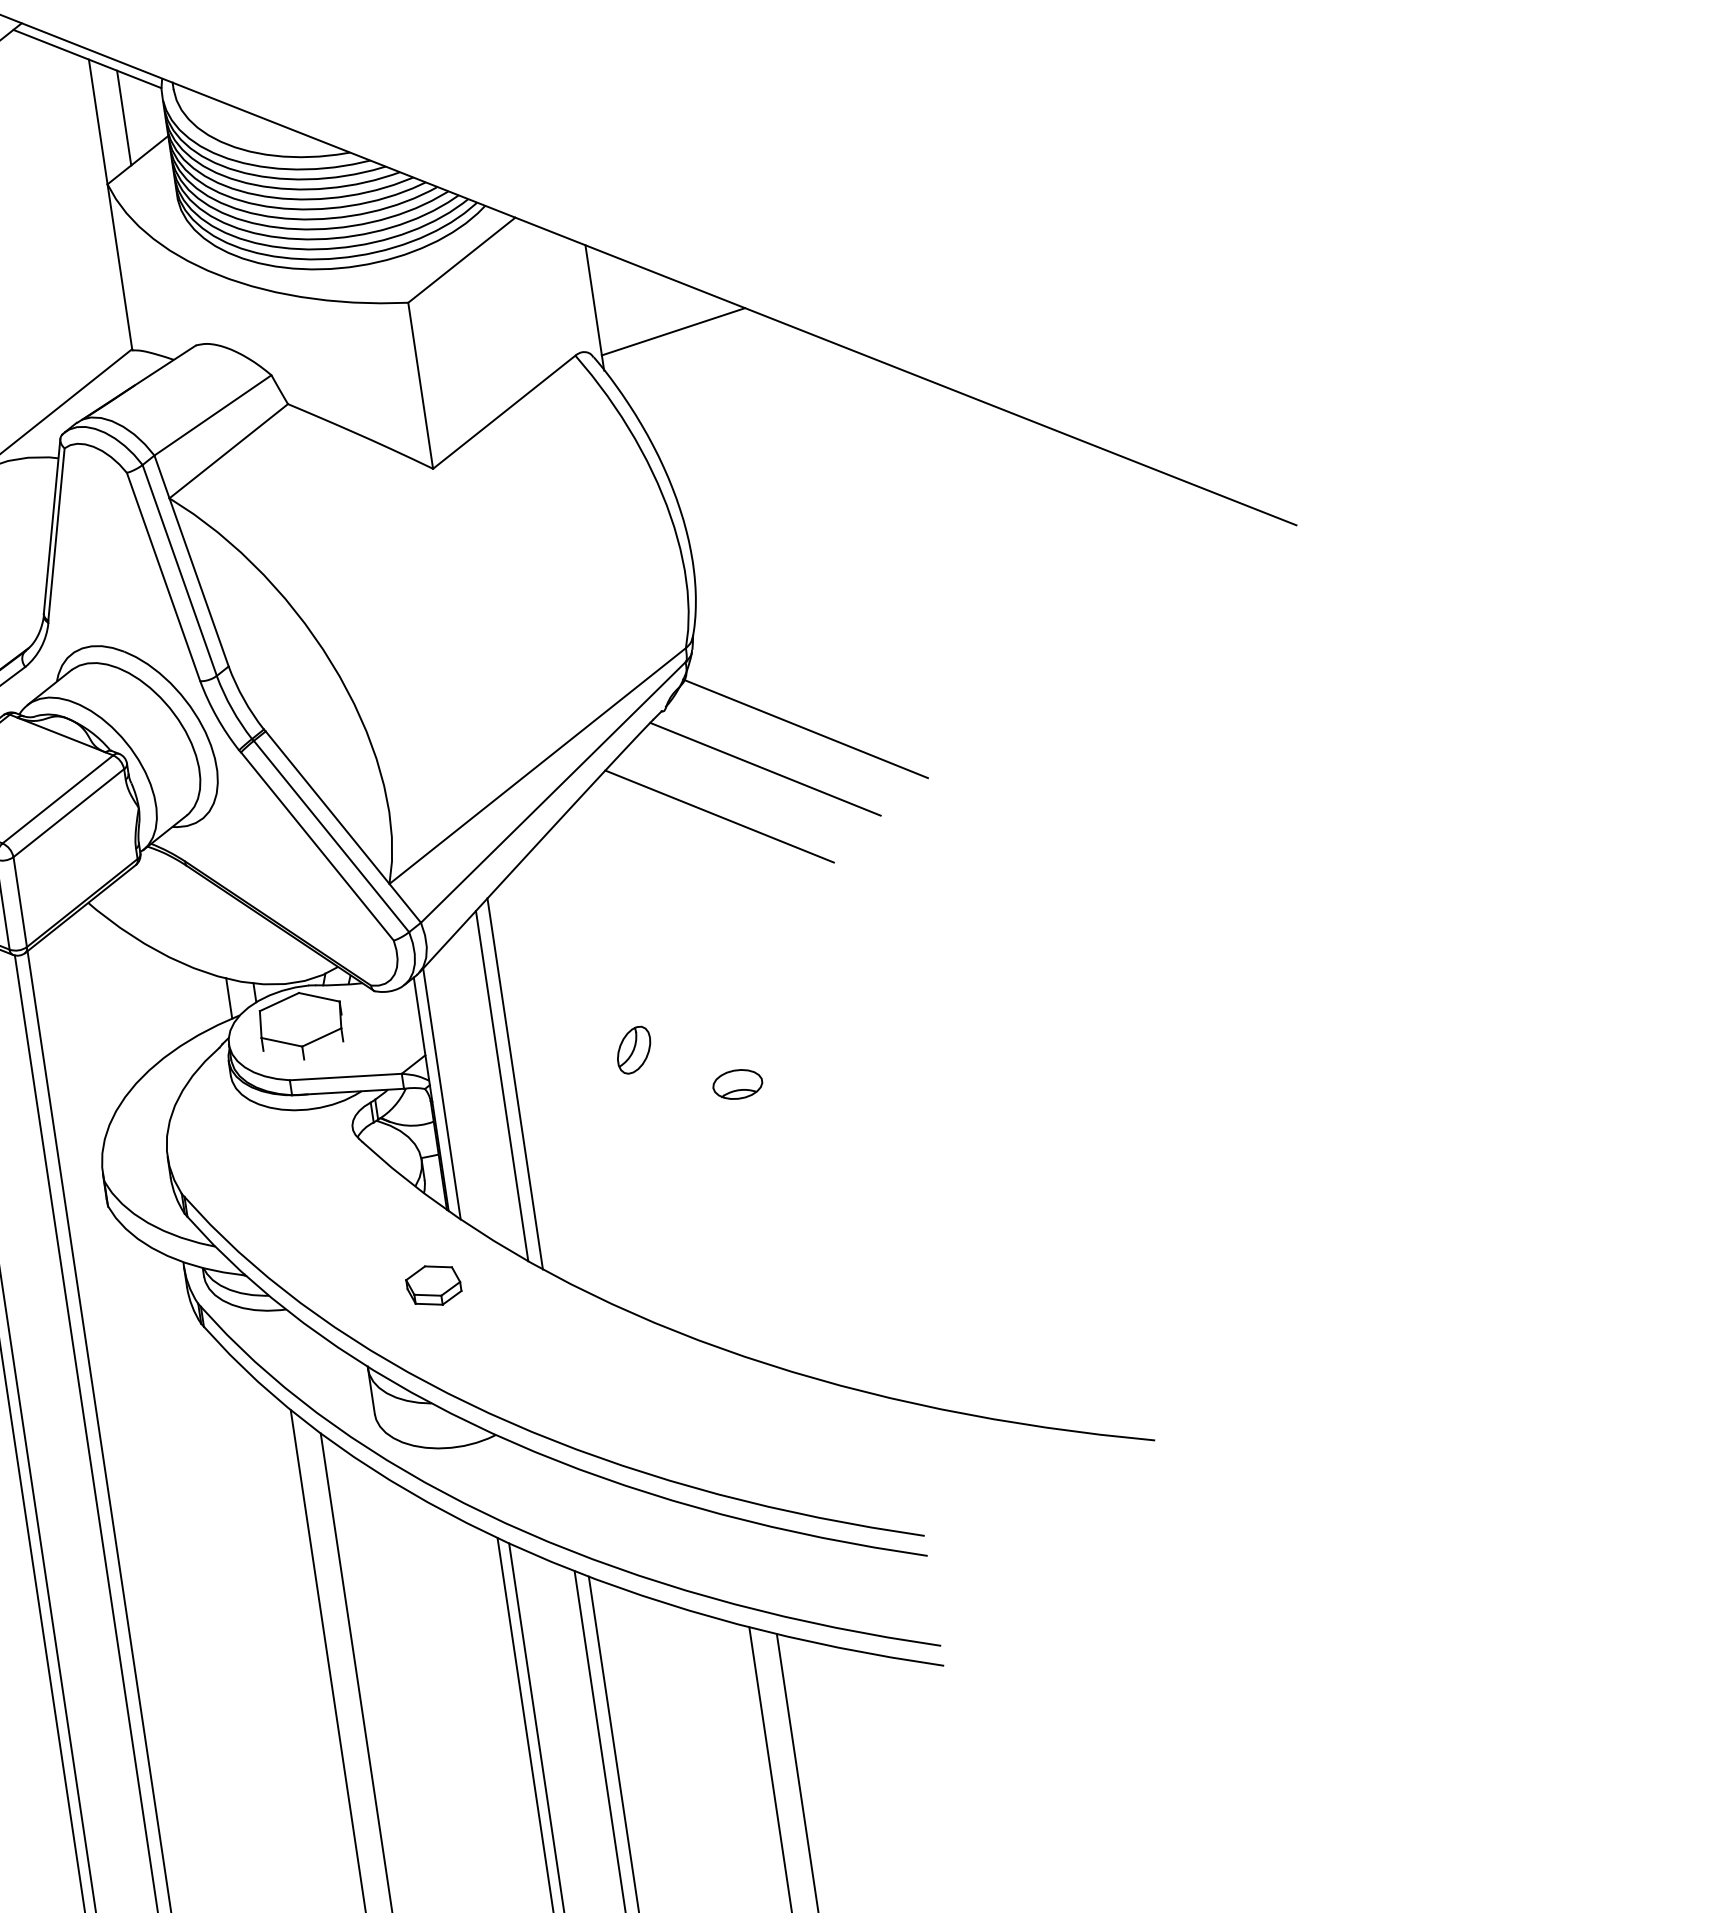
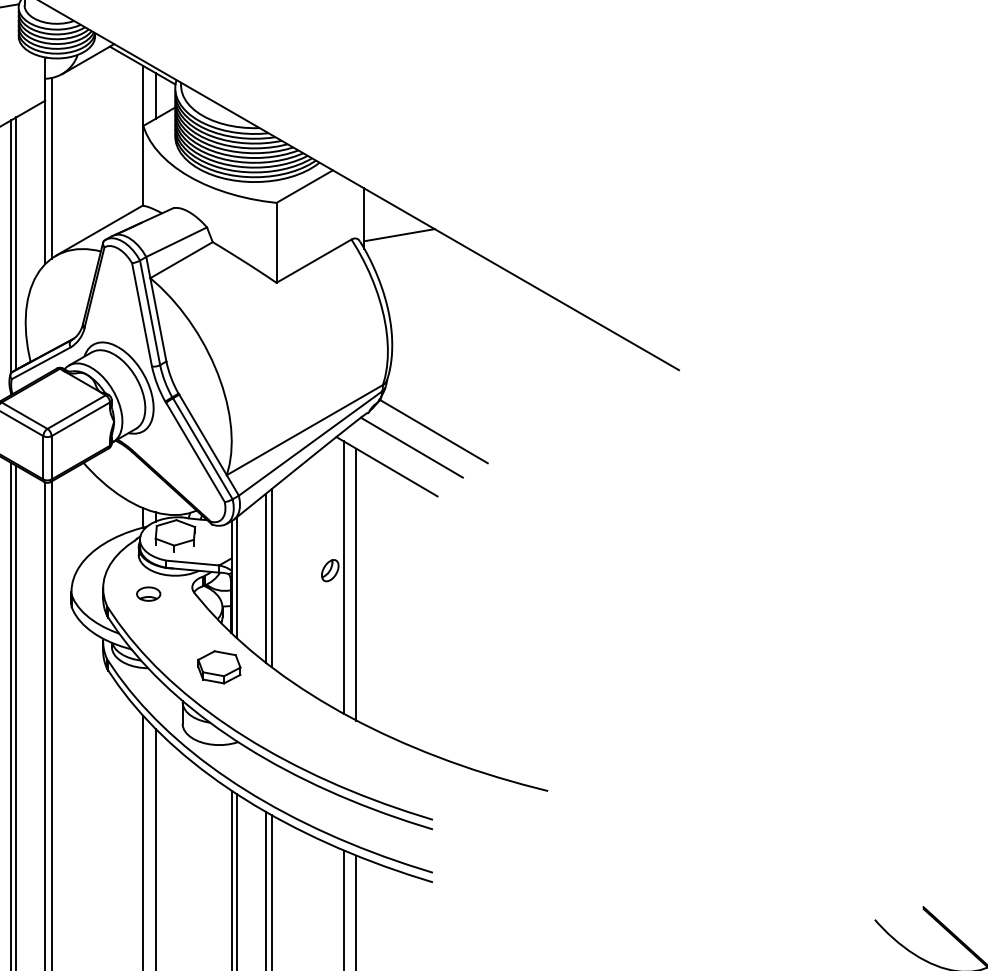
line: (663, 1060) -> (343, 577), added
line: (692, 1070) -> (356, 584), added
part: (737, 1083) -> (148, 593), moved
part: (434, 1285) -> (219, 667), size x1.67

